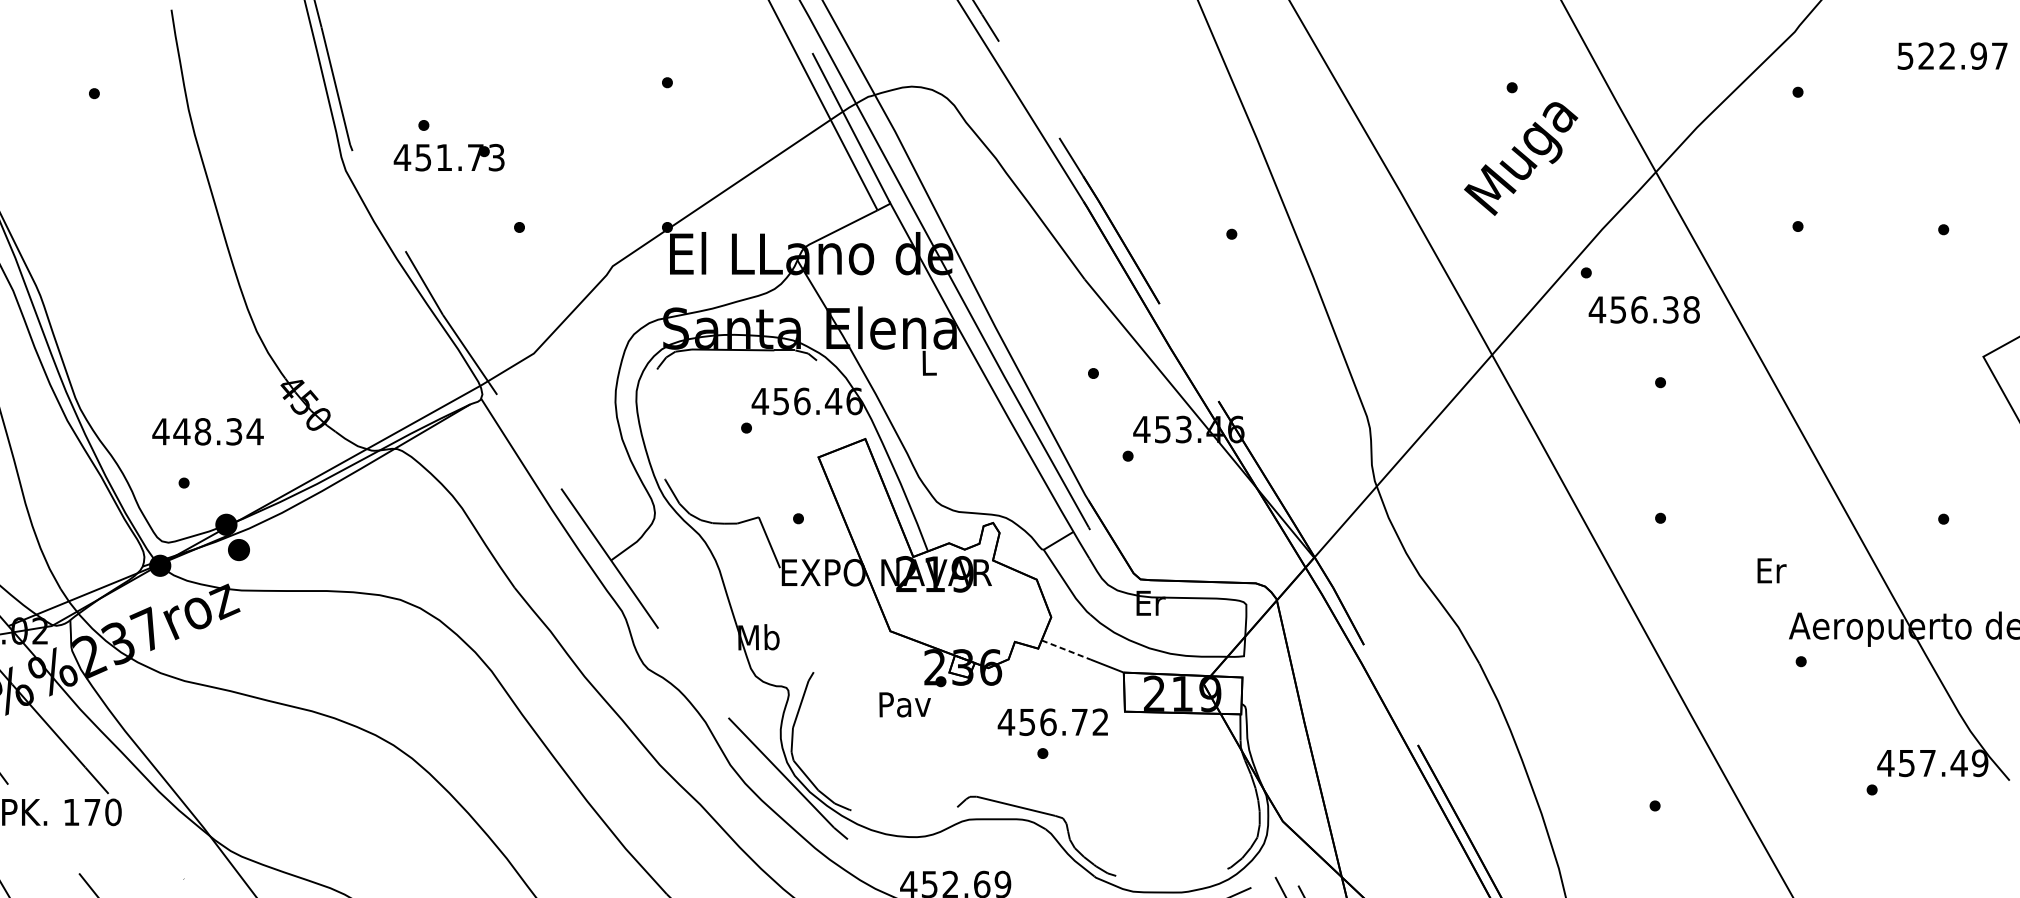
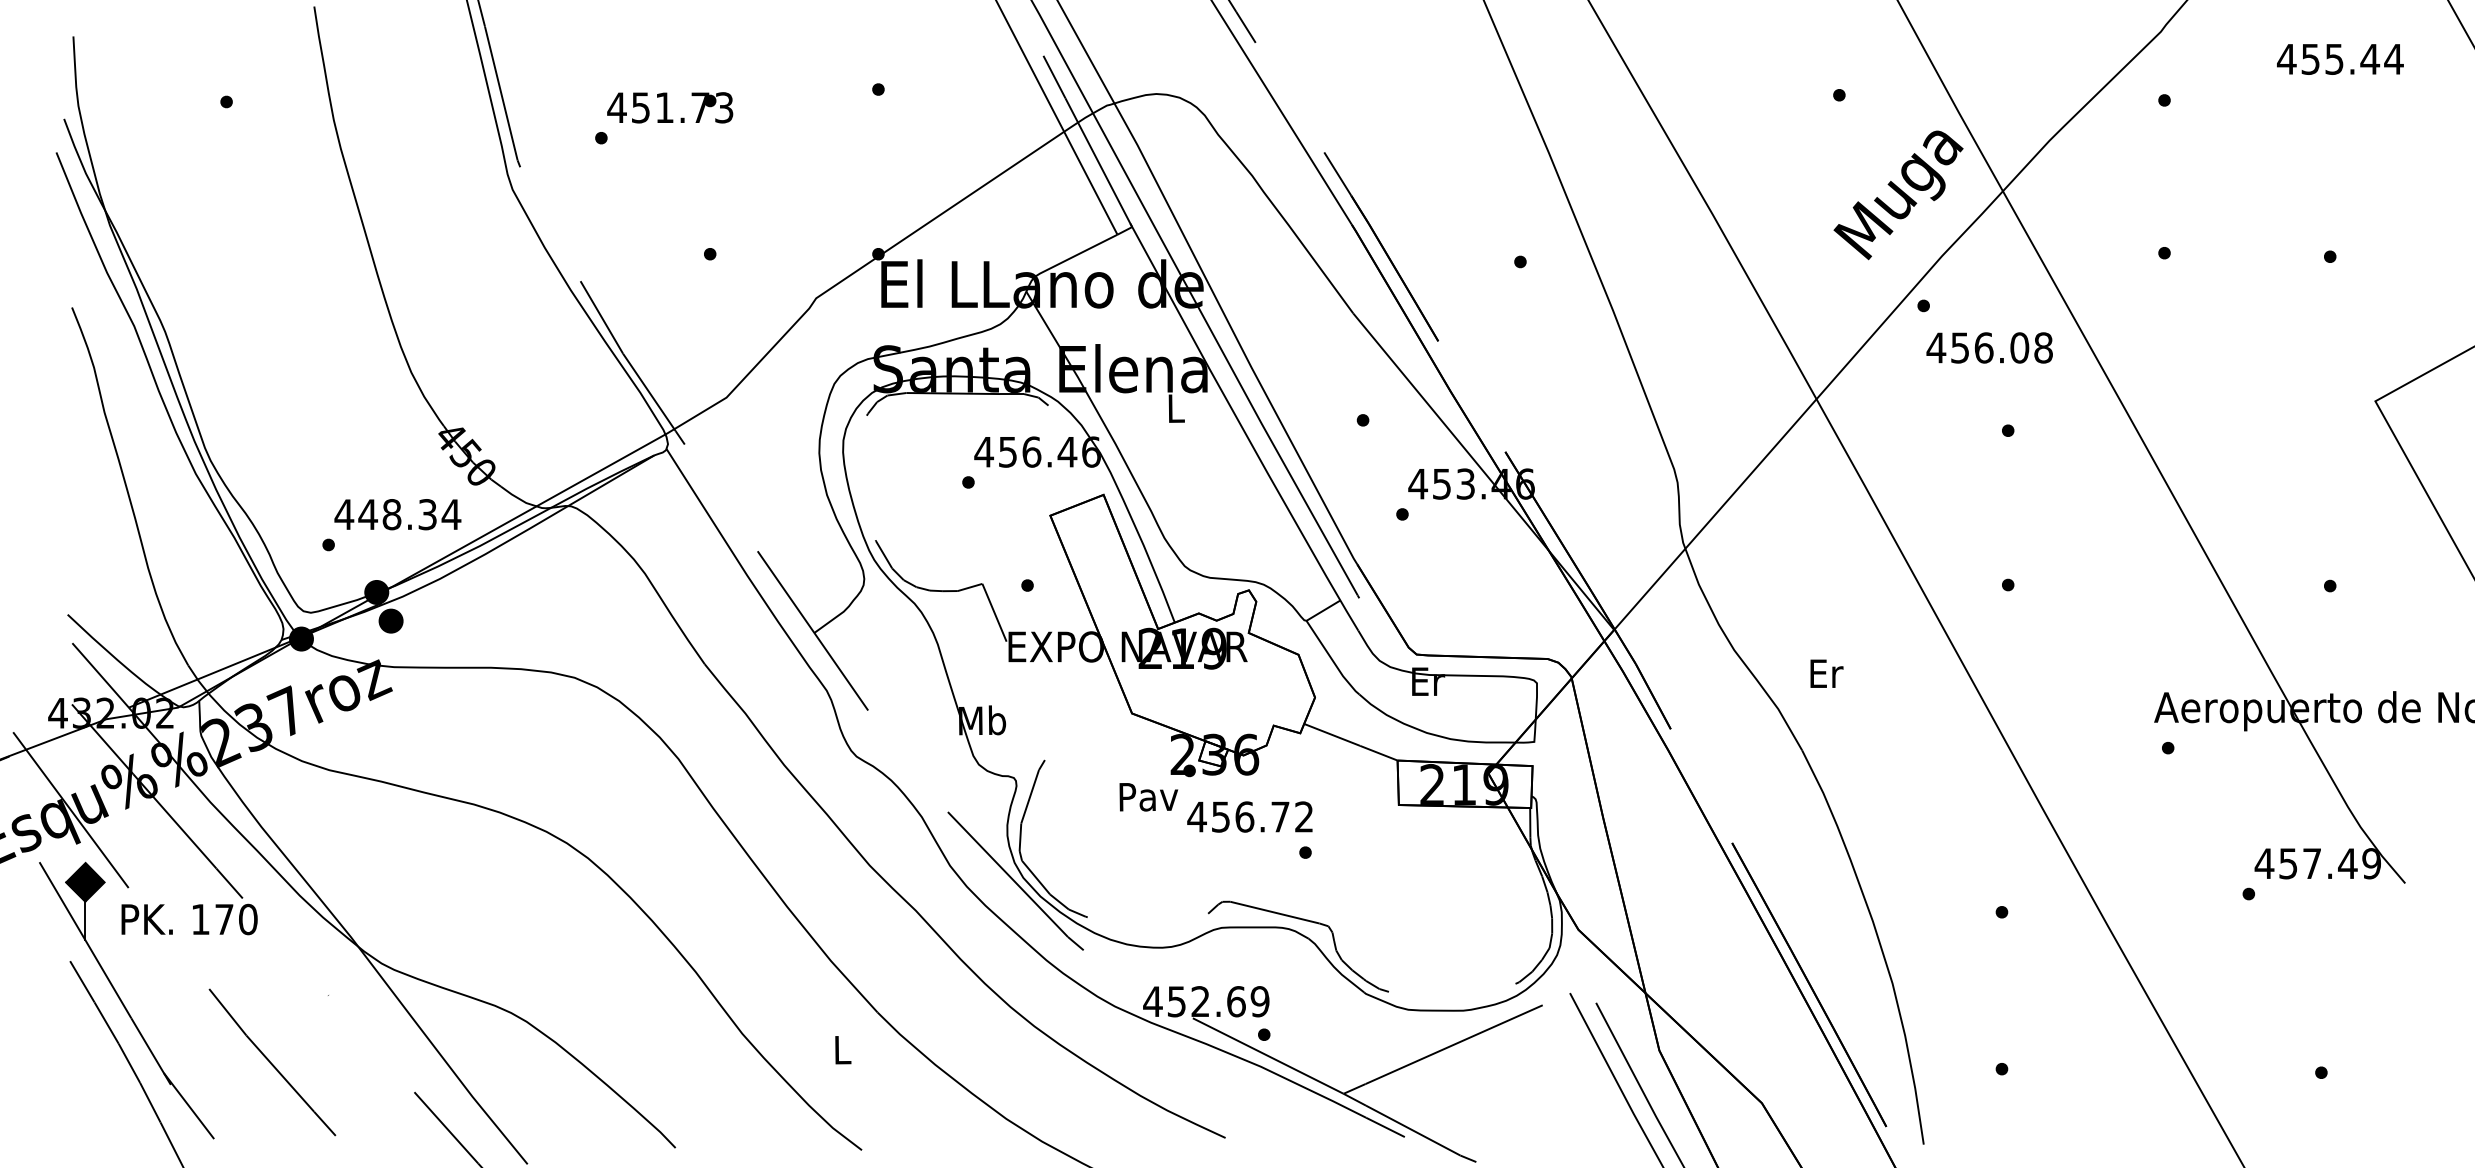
text: (1952, 55) -> (2340, 58), 522.97 -> 455.44
text: (449, 157) -> (670, 107), moved
text: (1521, 159) -> (1898, 195), moved
text: (1670, 309) -> (2019, 347), 456.38 -> 456.08
text: (207, 431) -> (397, 514), moved
text: (1771, 570) -> (1826, 673), moved
line: (1066, 650) -> (1332, 735), dashed -> solid
text: (1052, 721) -> (1249, 816), moved

